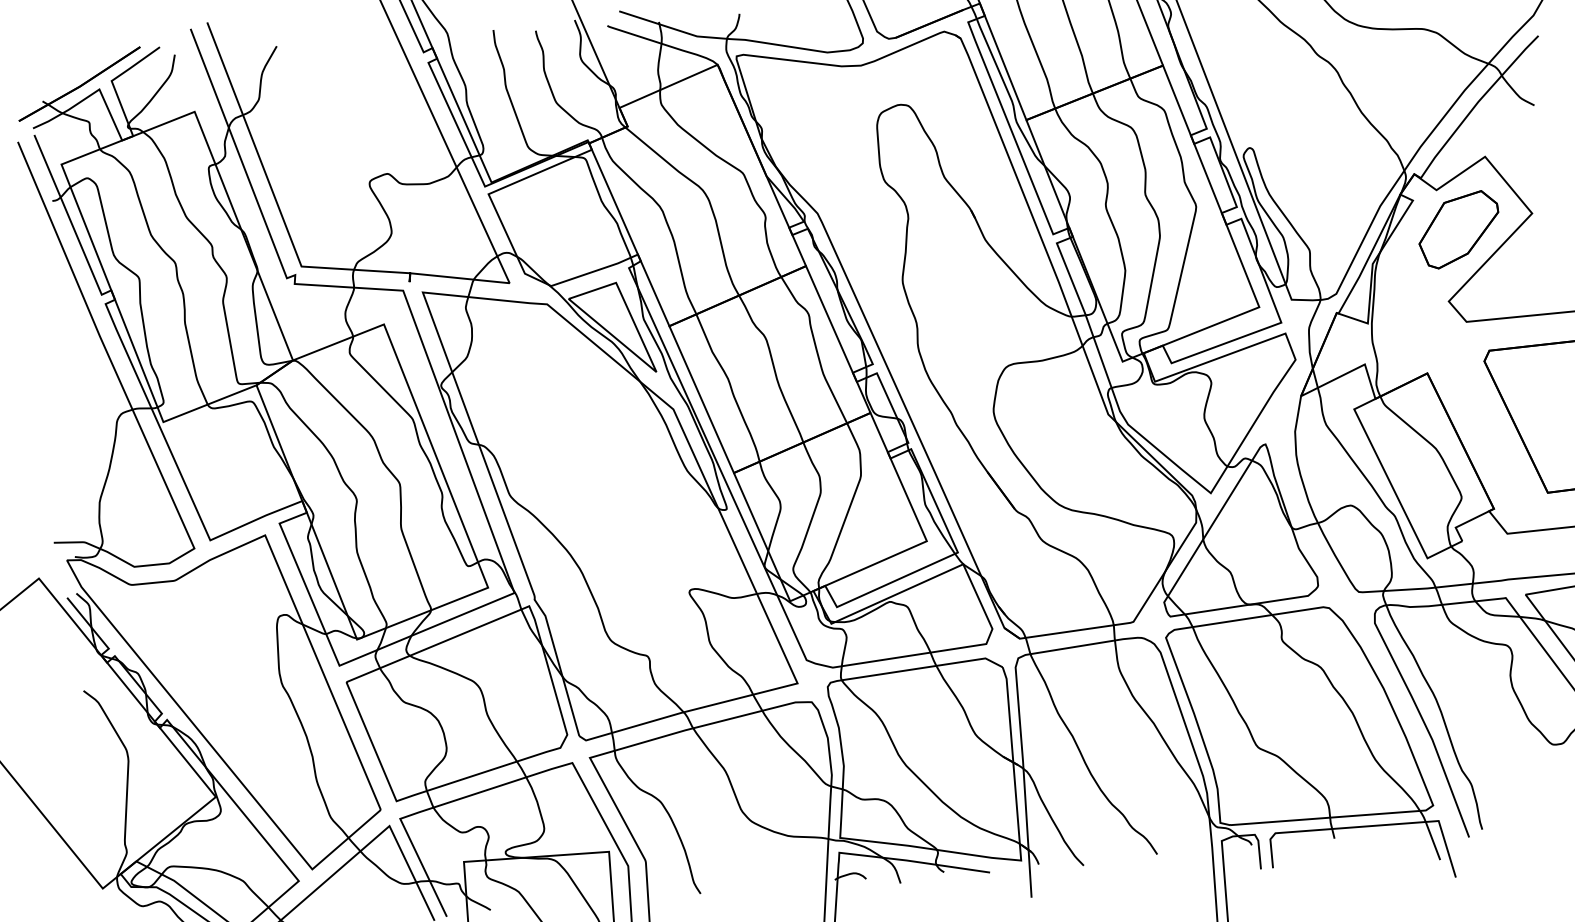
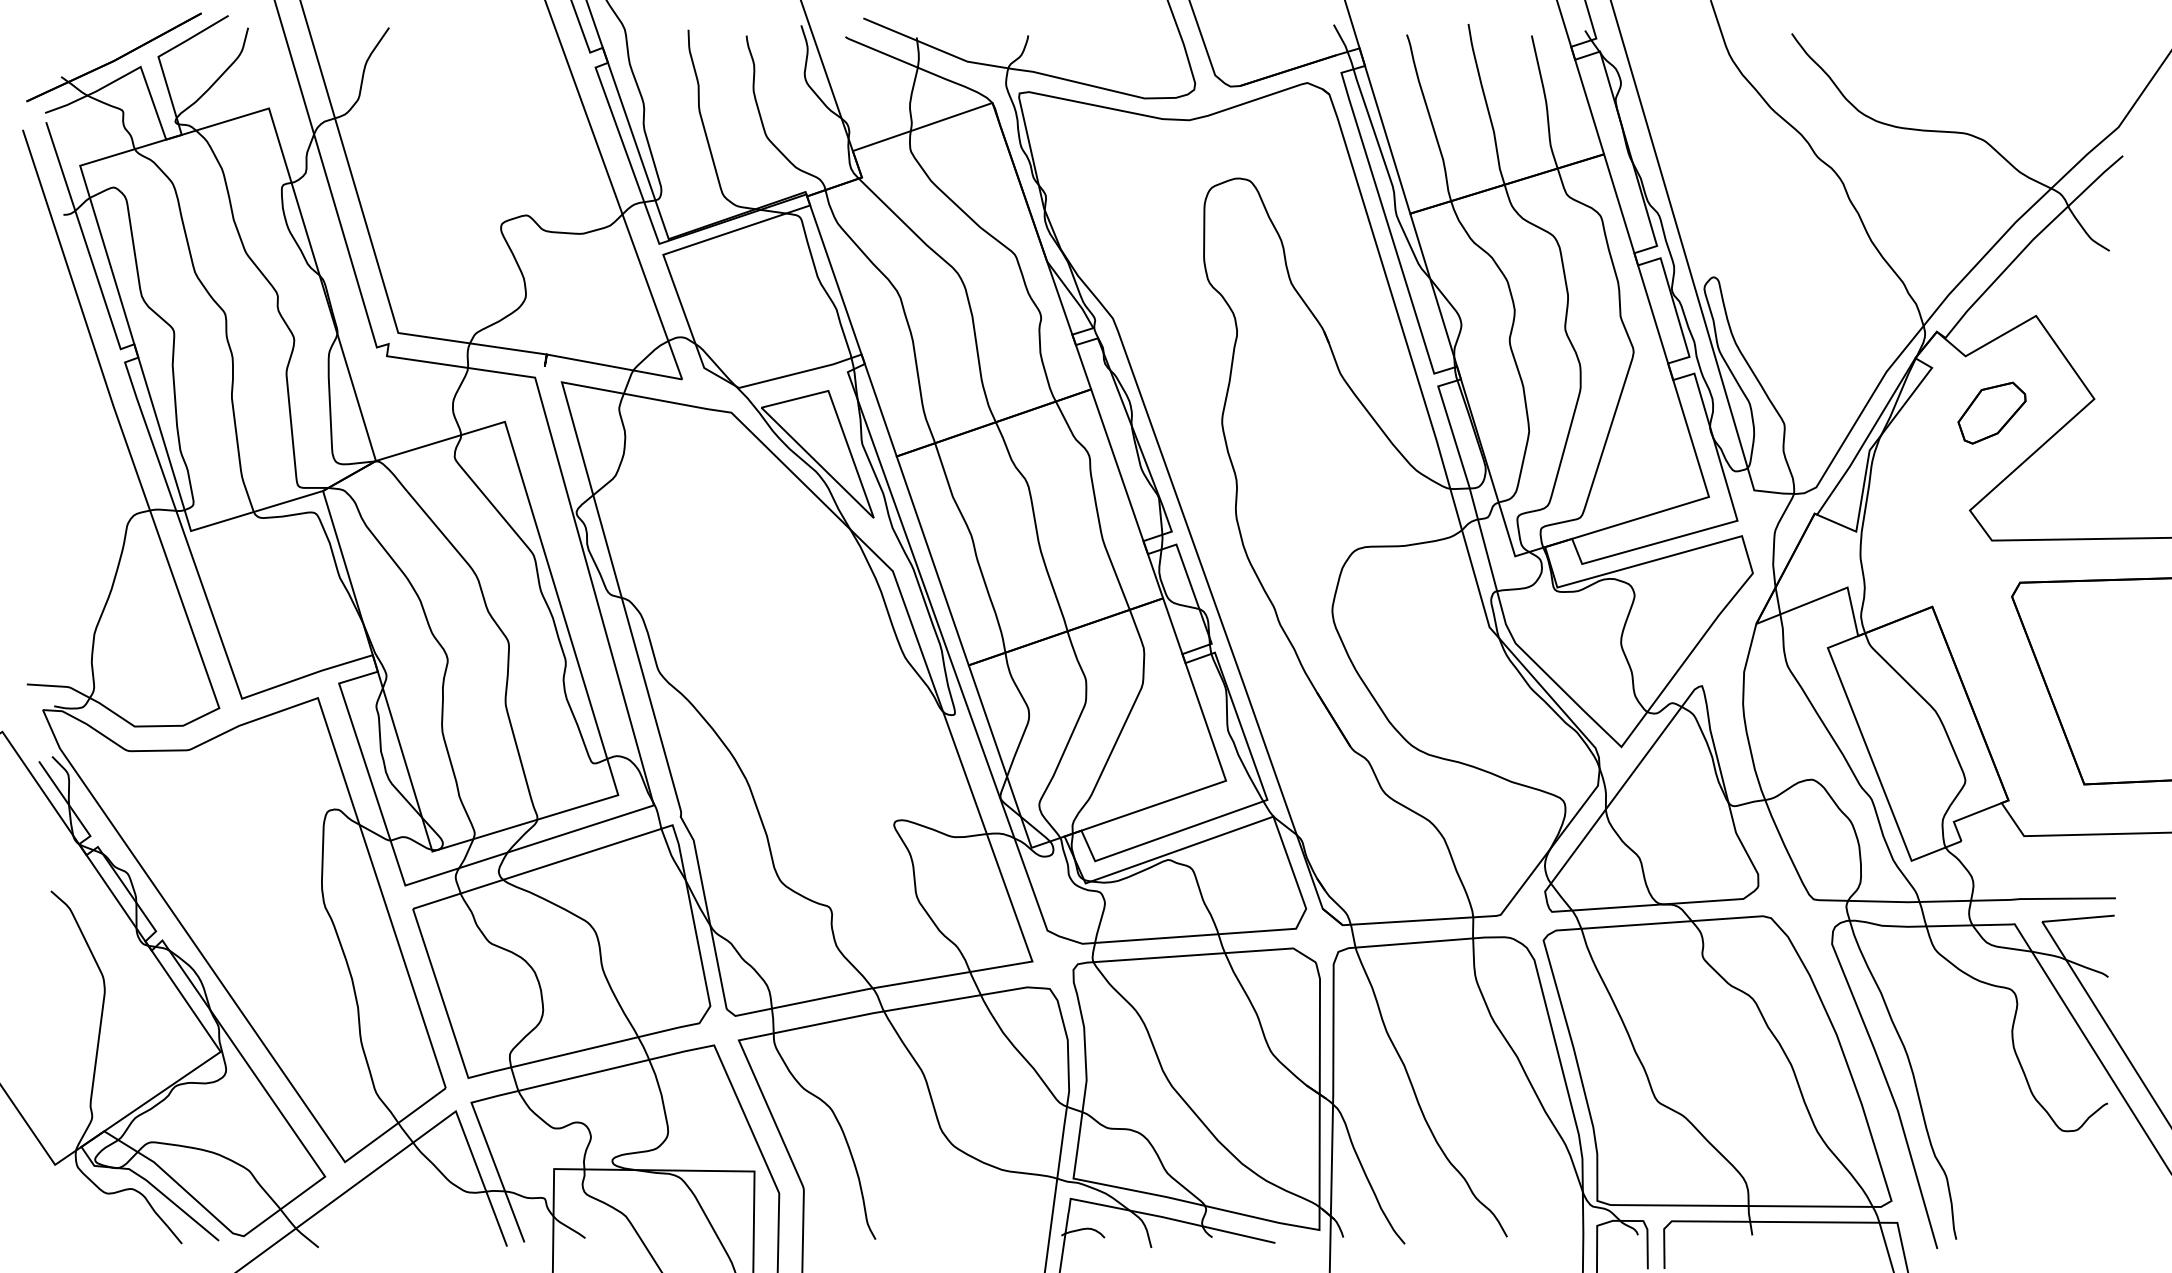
part: (1458, 229) -> (1991, 412), size x0.6

